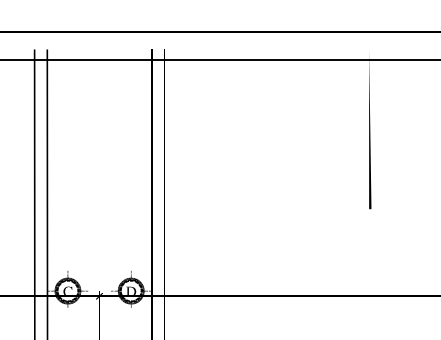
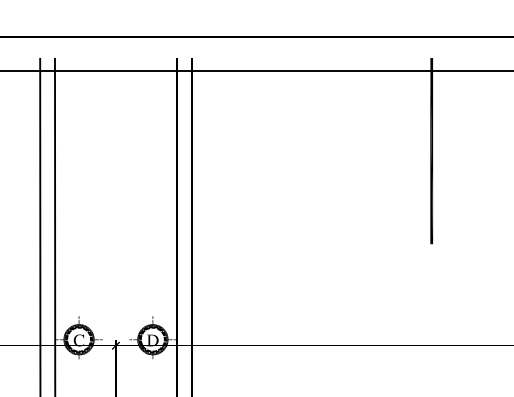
fill: (370, 129) -> (431, 151), added

